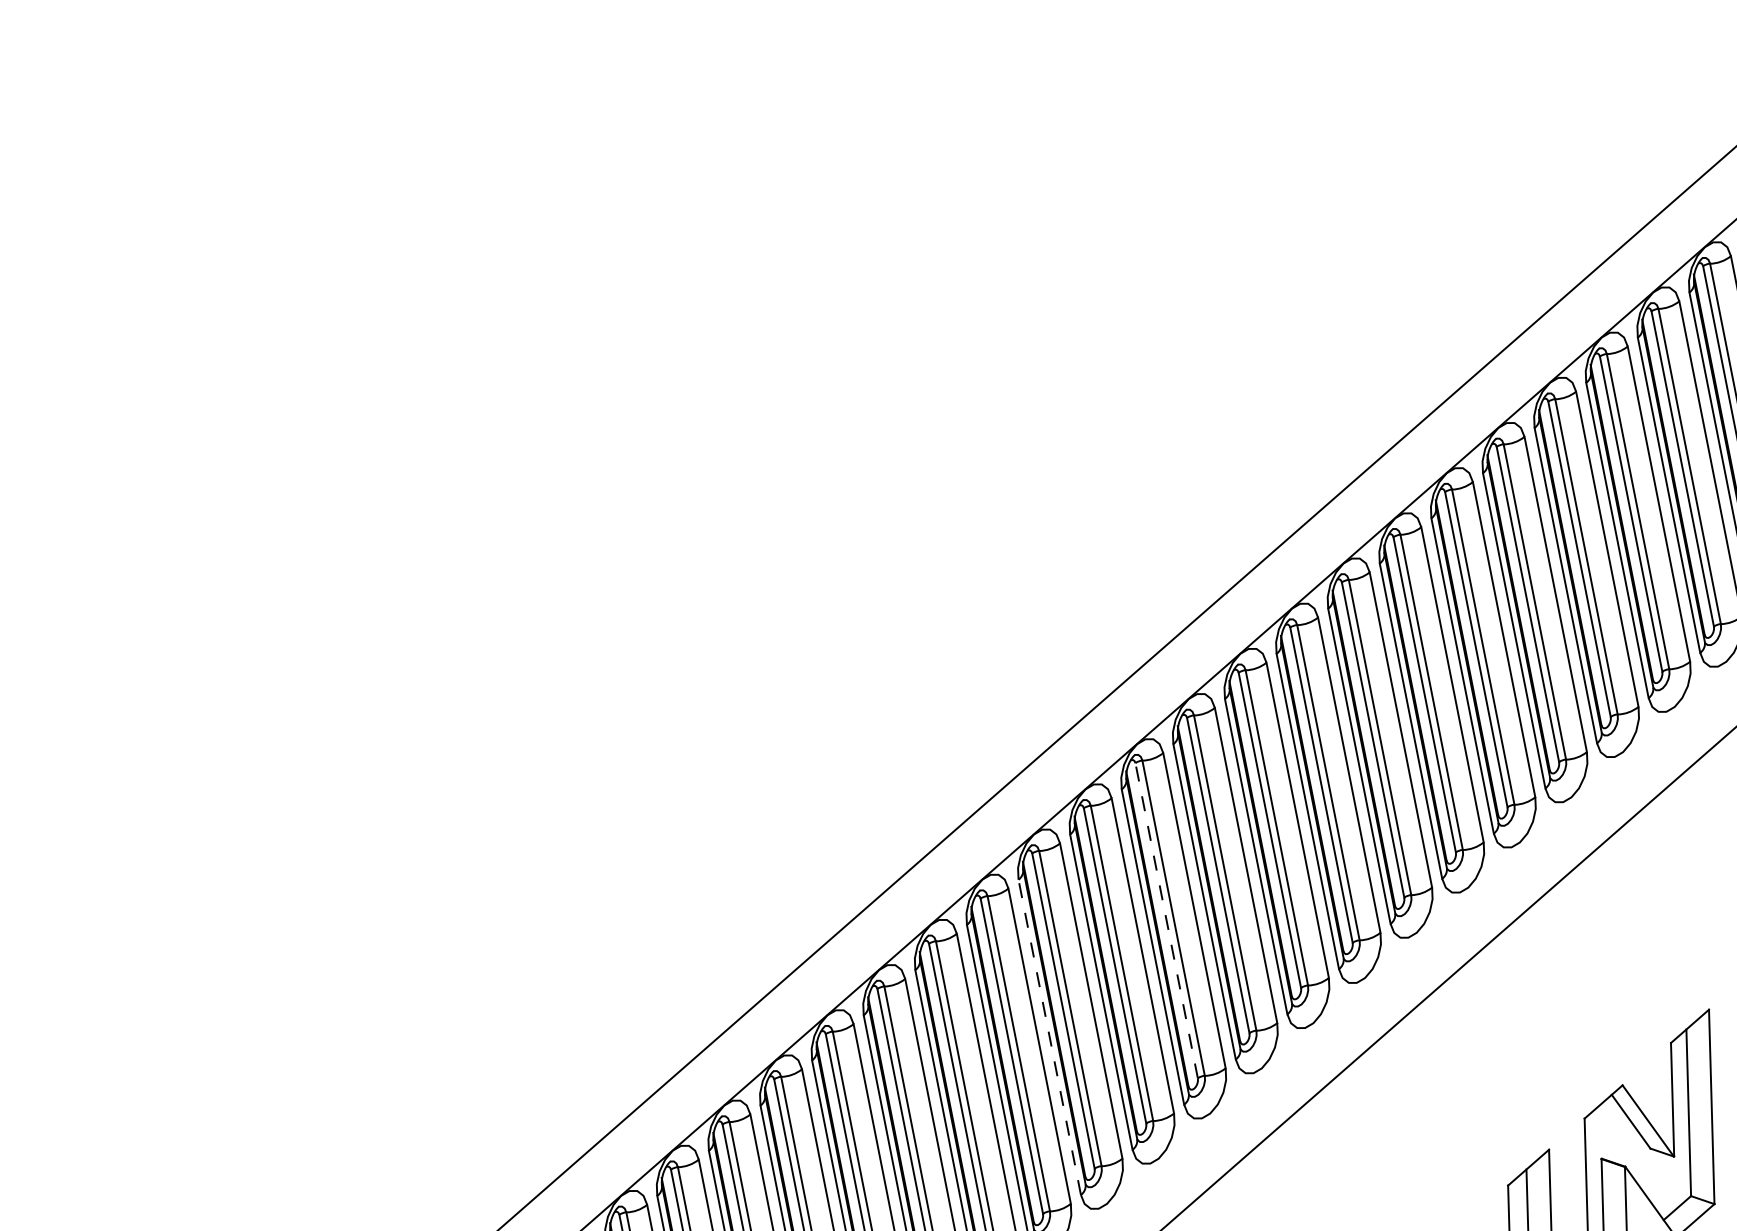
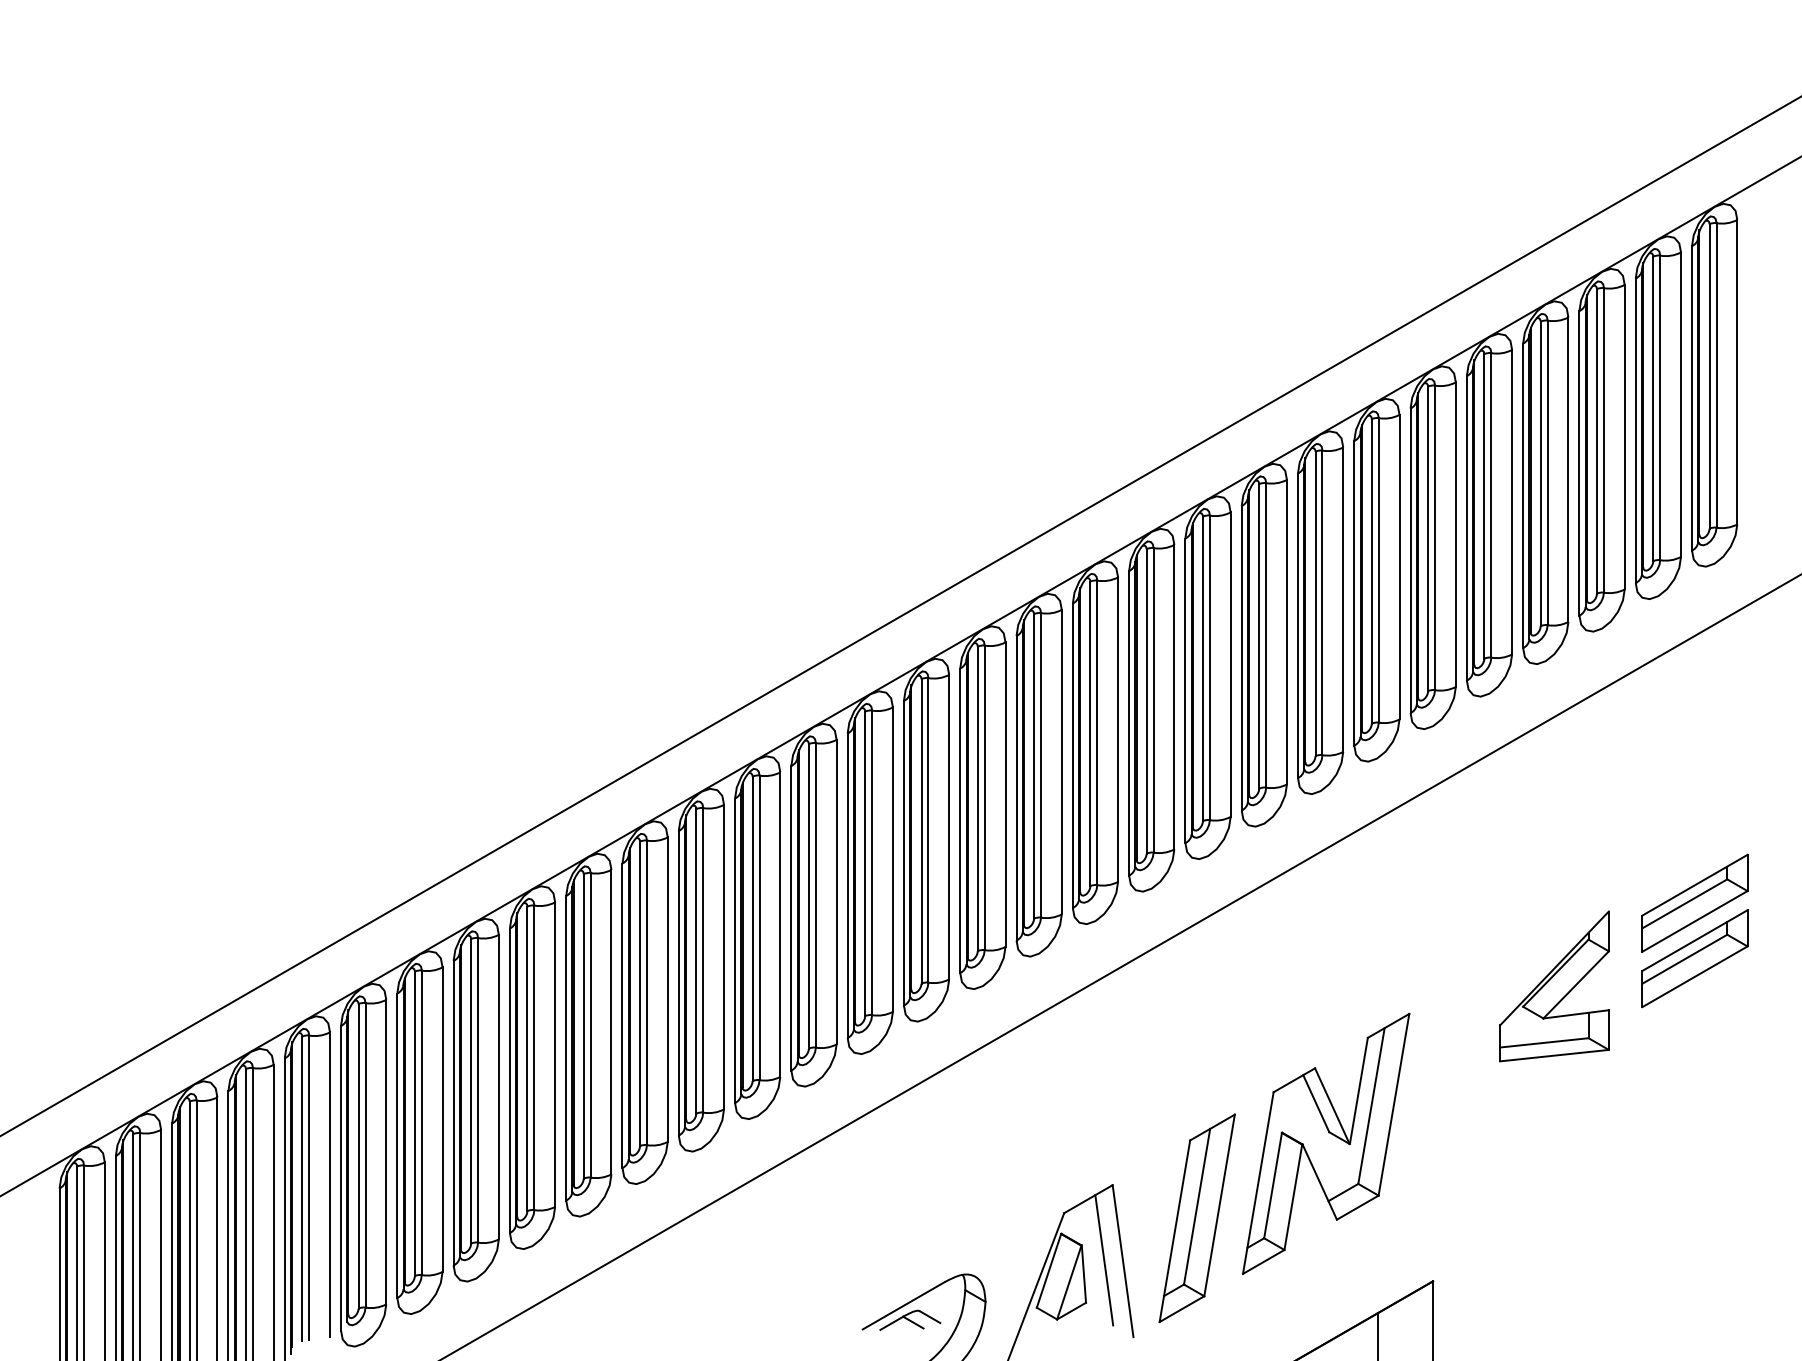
line: (1166, 919) -> (921, 830), dashed -> solid
line: (1049, 1036) -> (791, 917), dashed -> solid

